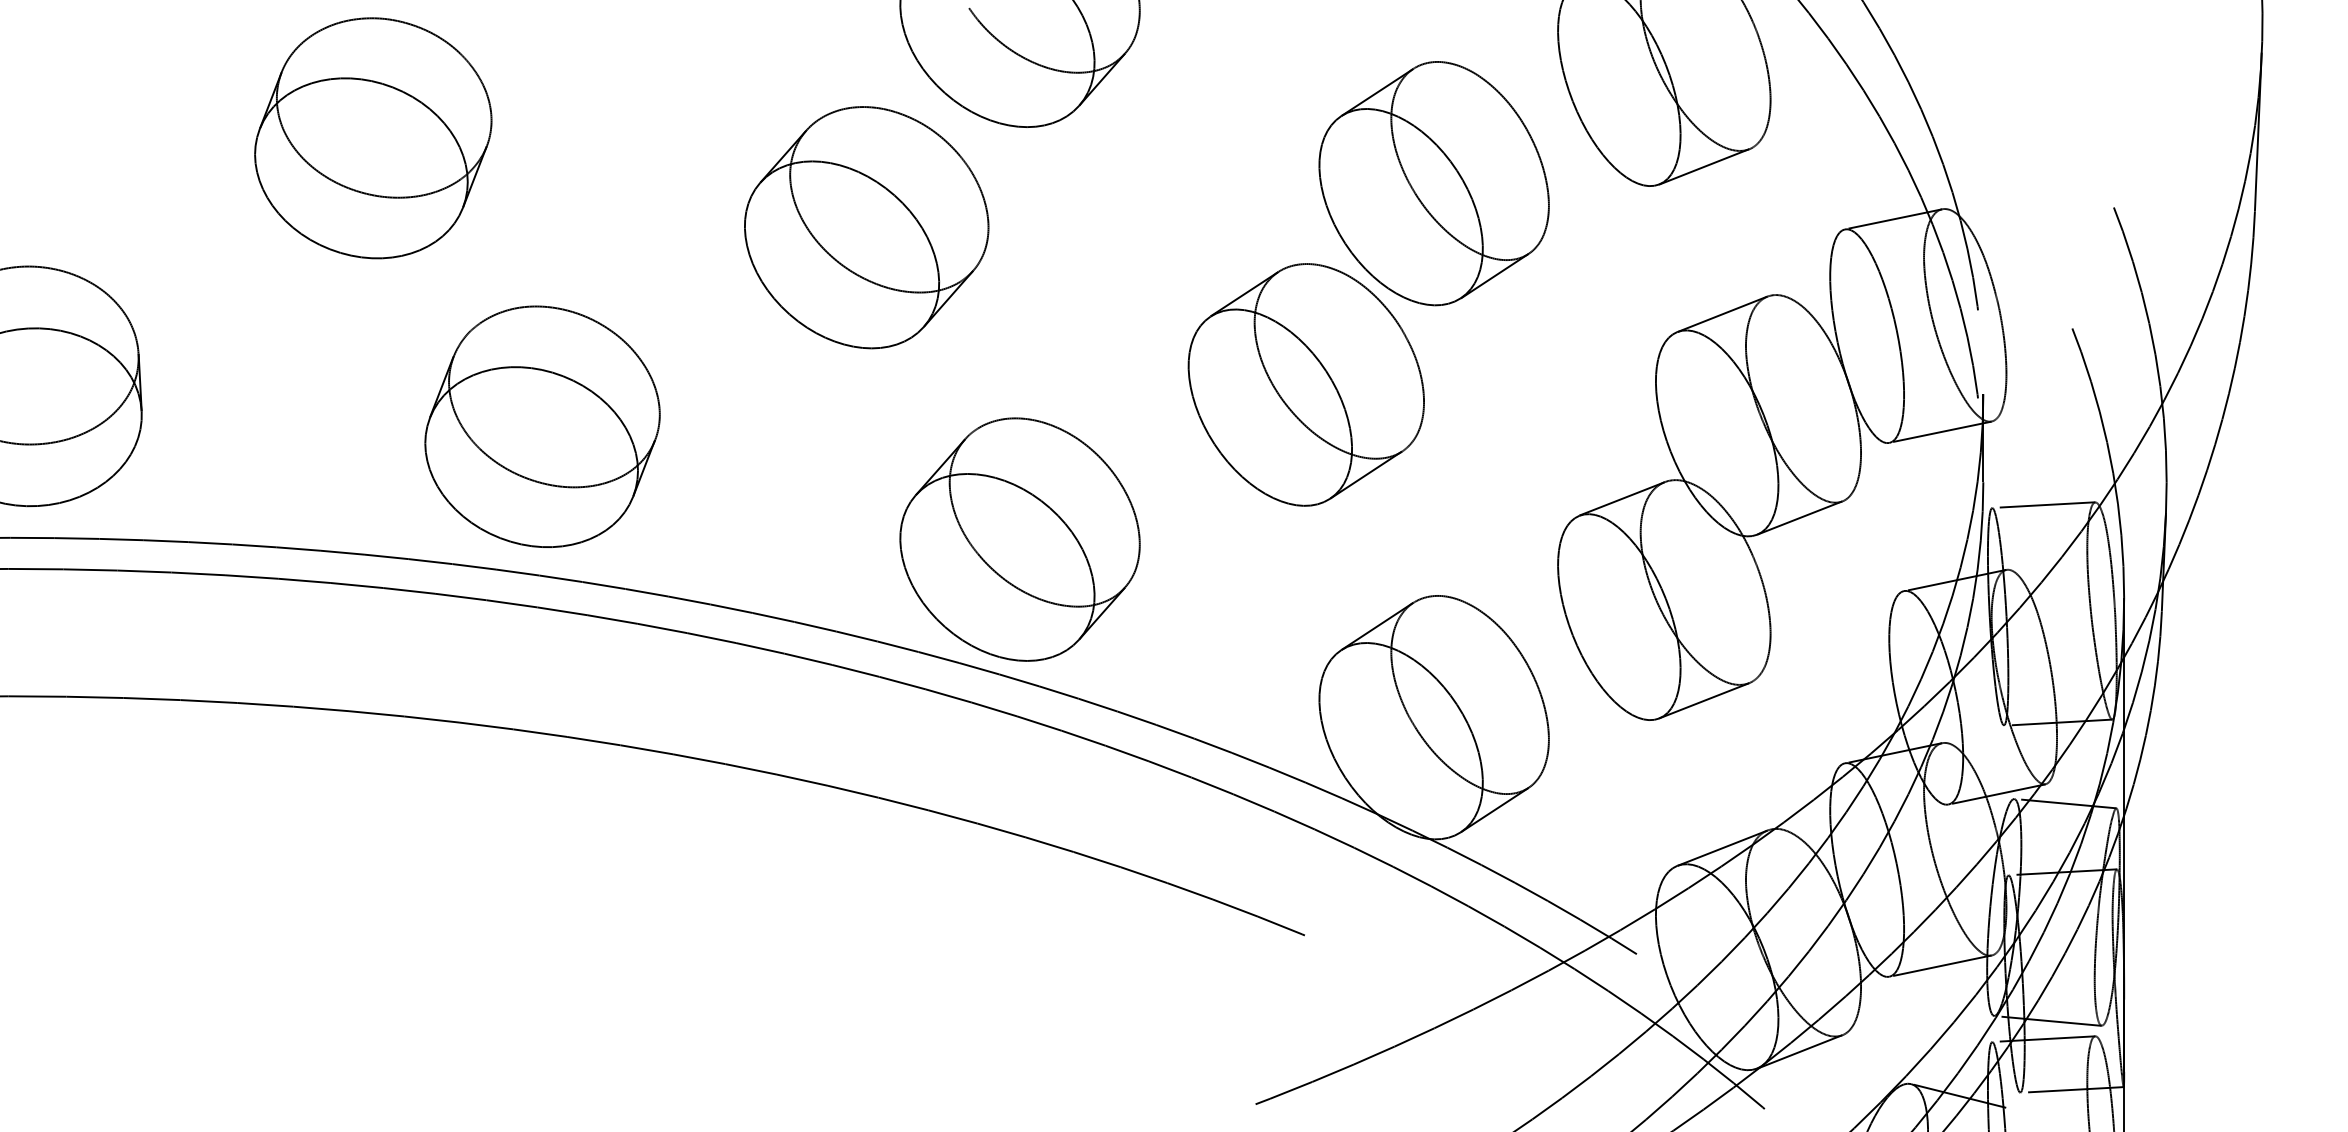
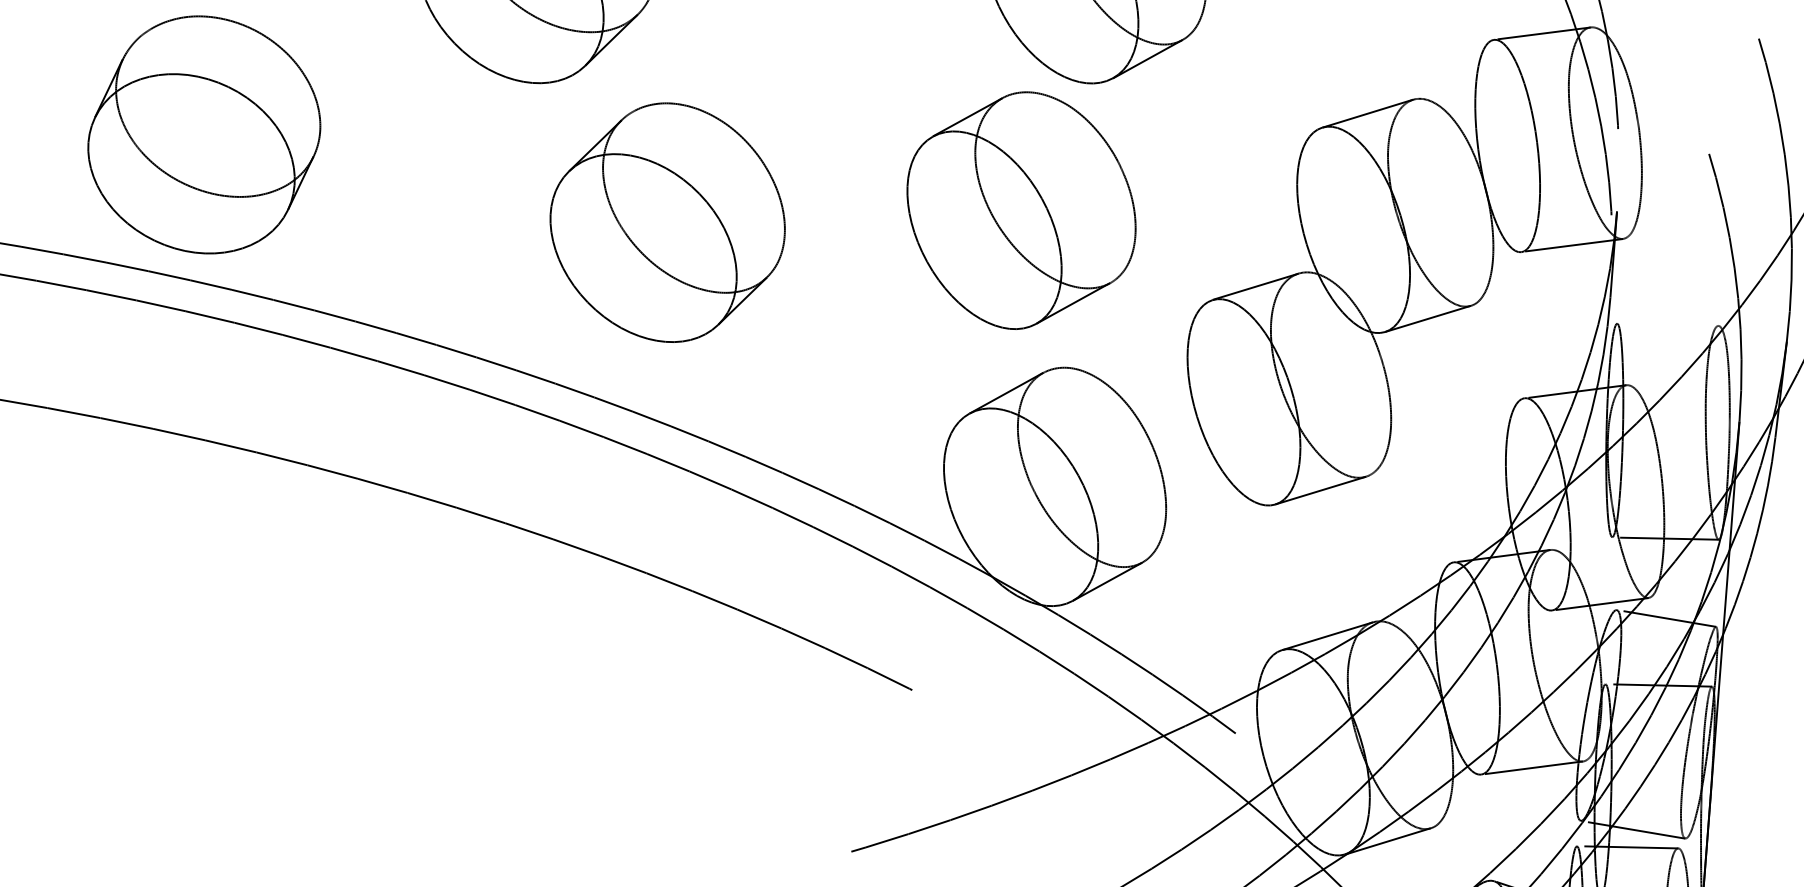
part: (1305, 384) -> (1020, 210), moved
line: (2043, 504) -> (1667, 324), removed
part: (1019, 539) -> (667, 222), moved

